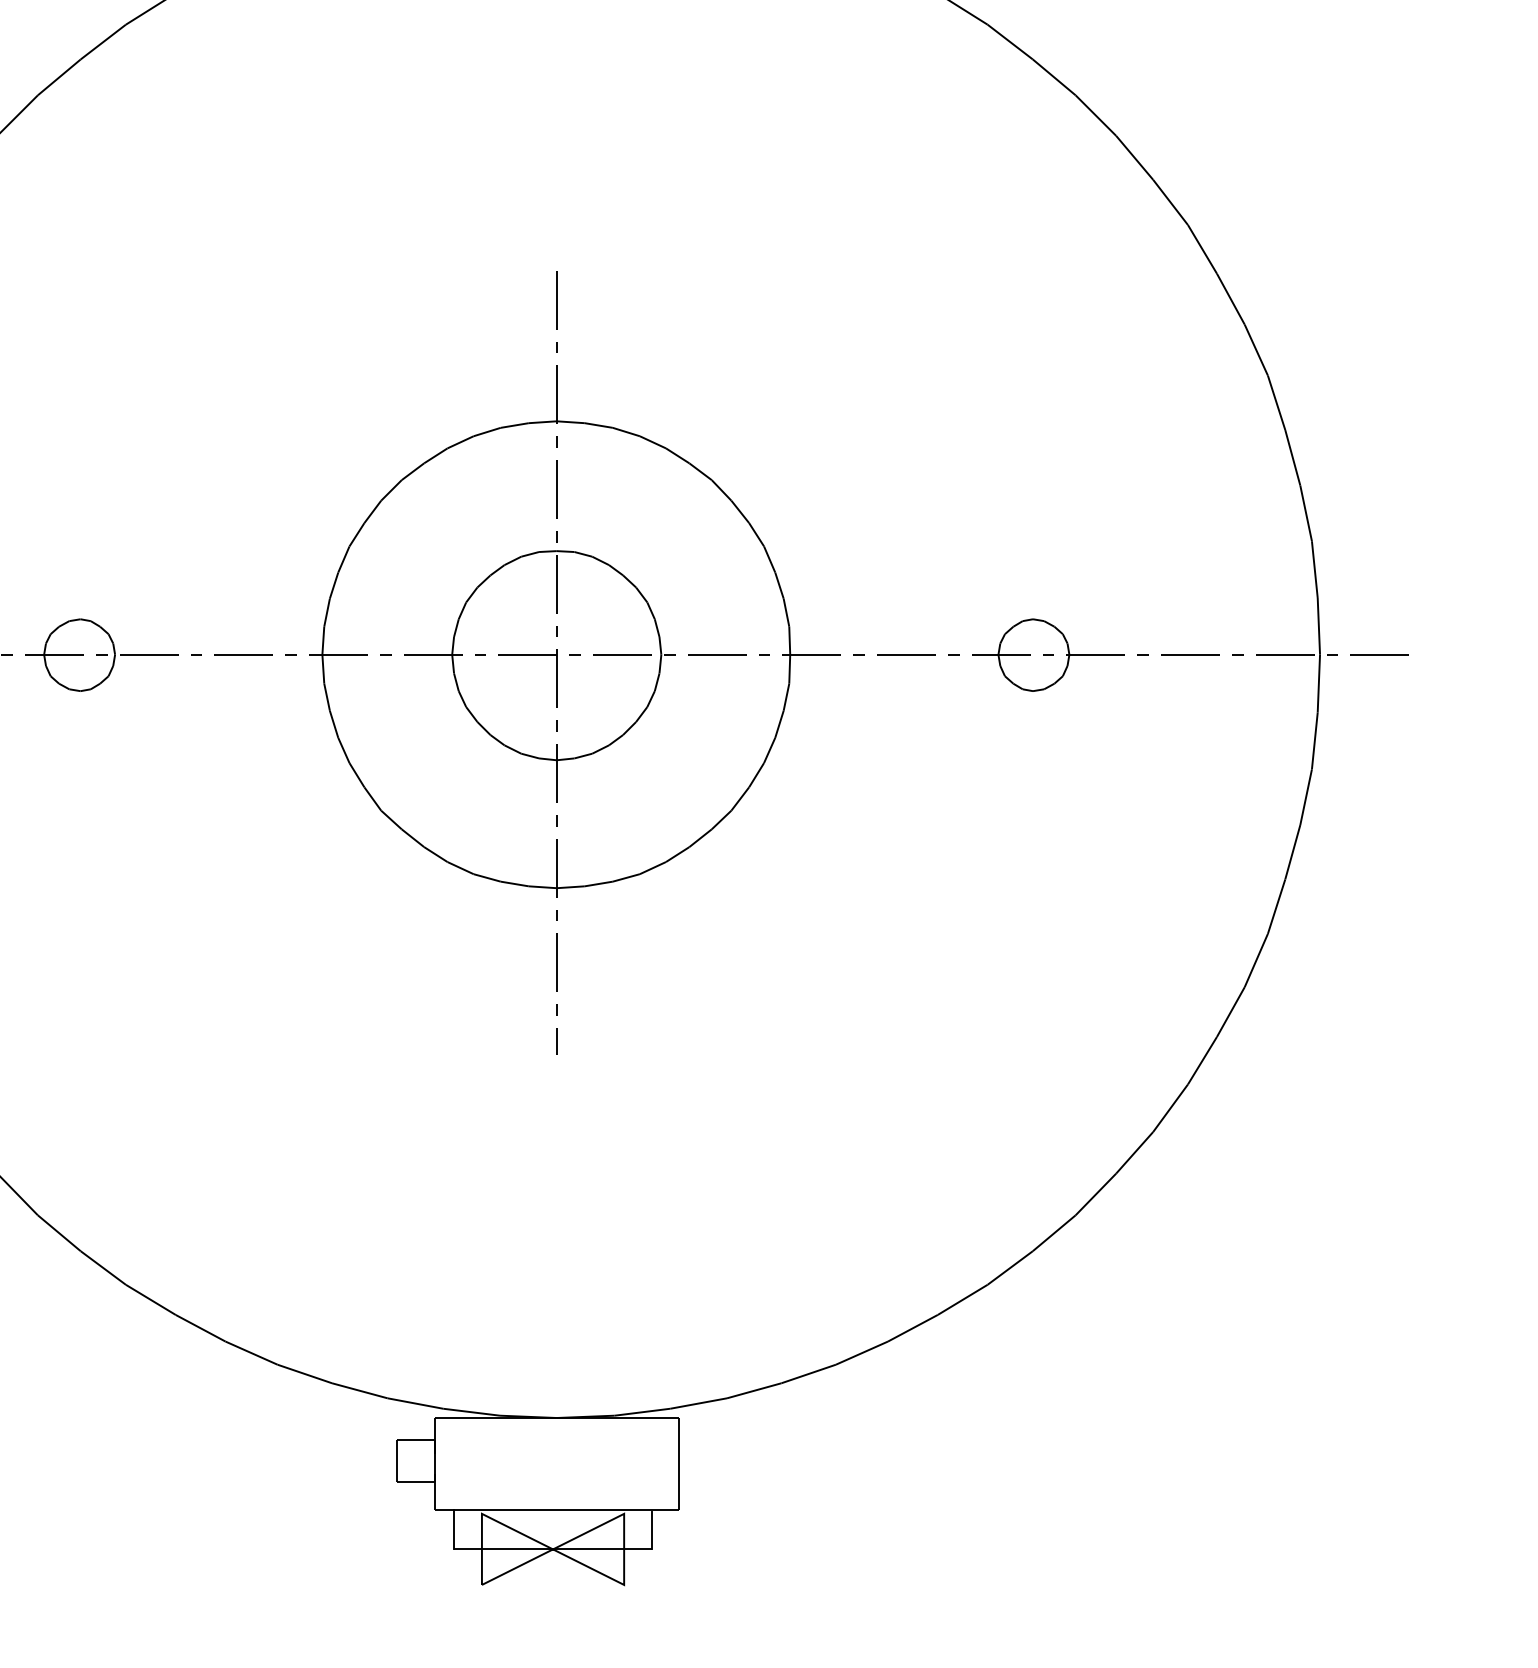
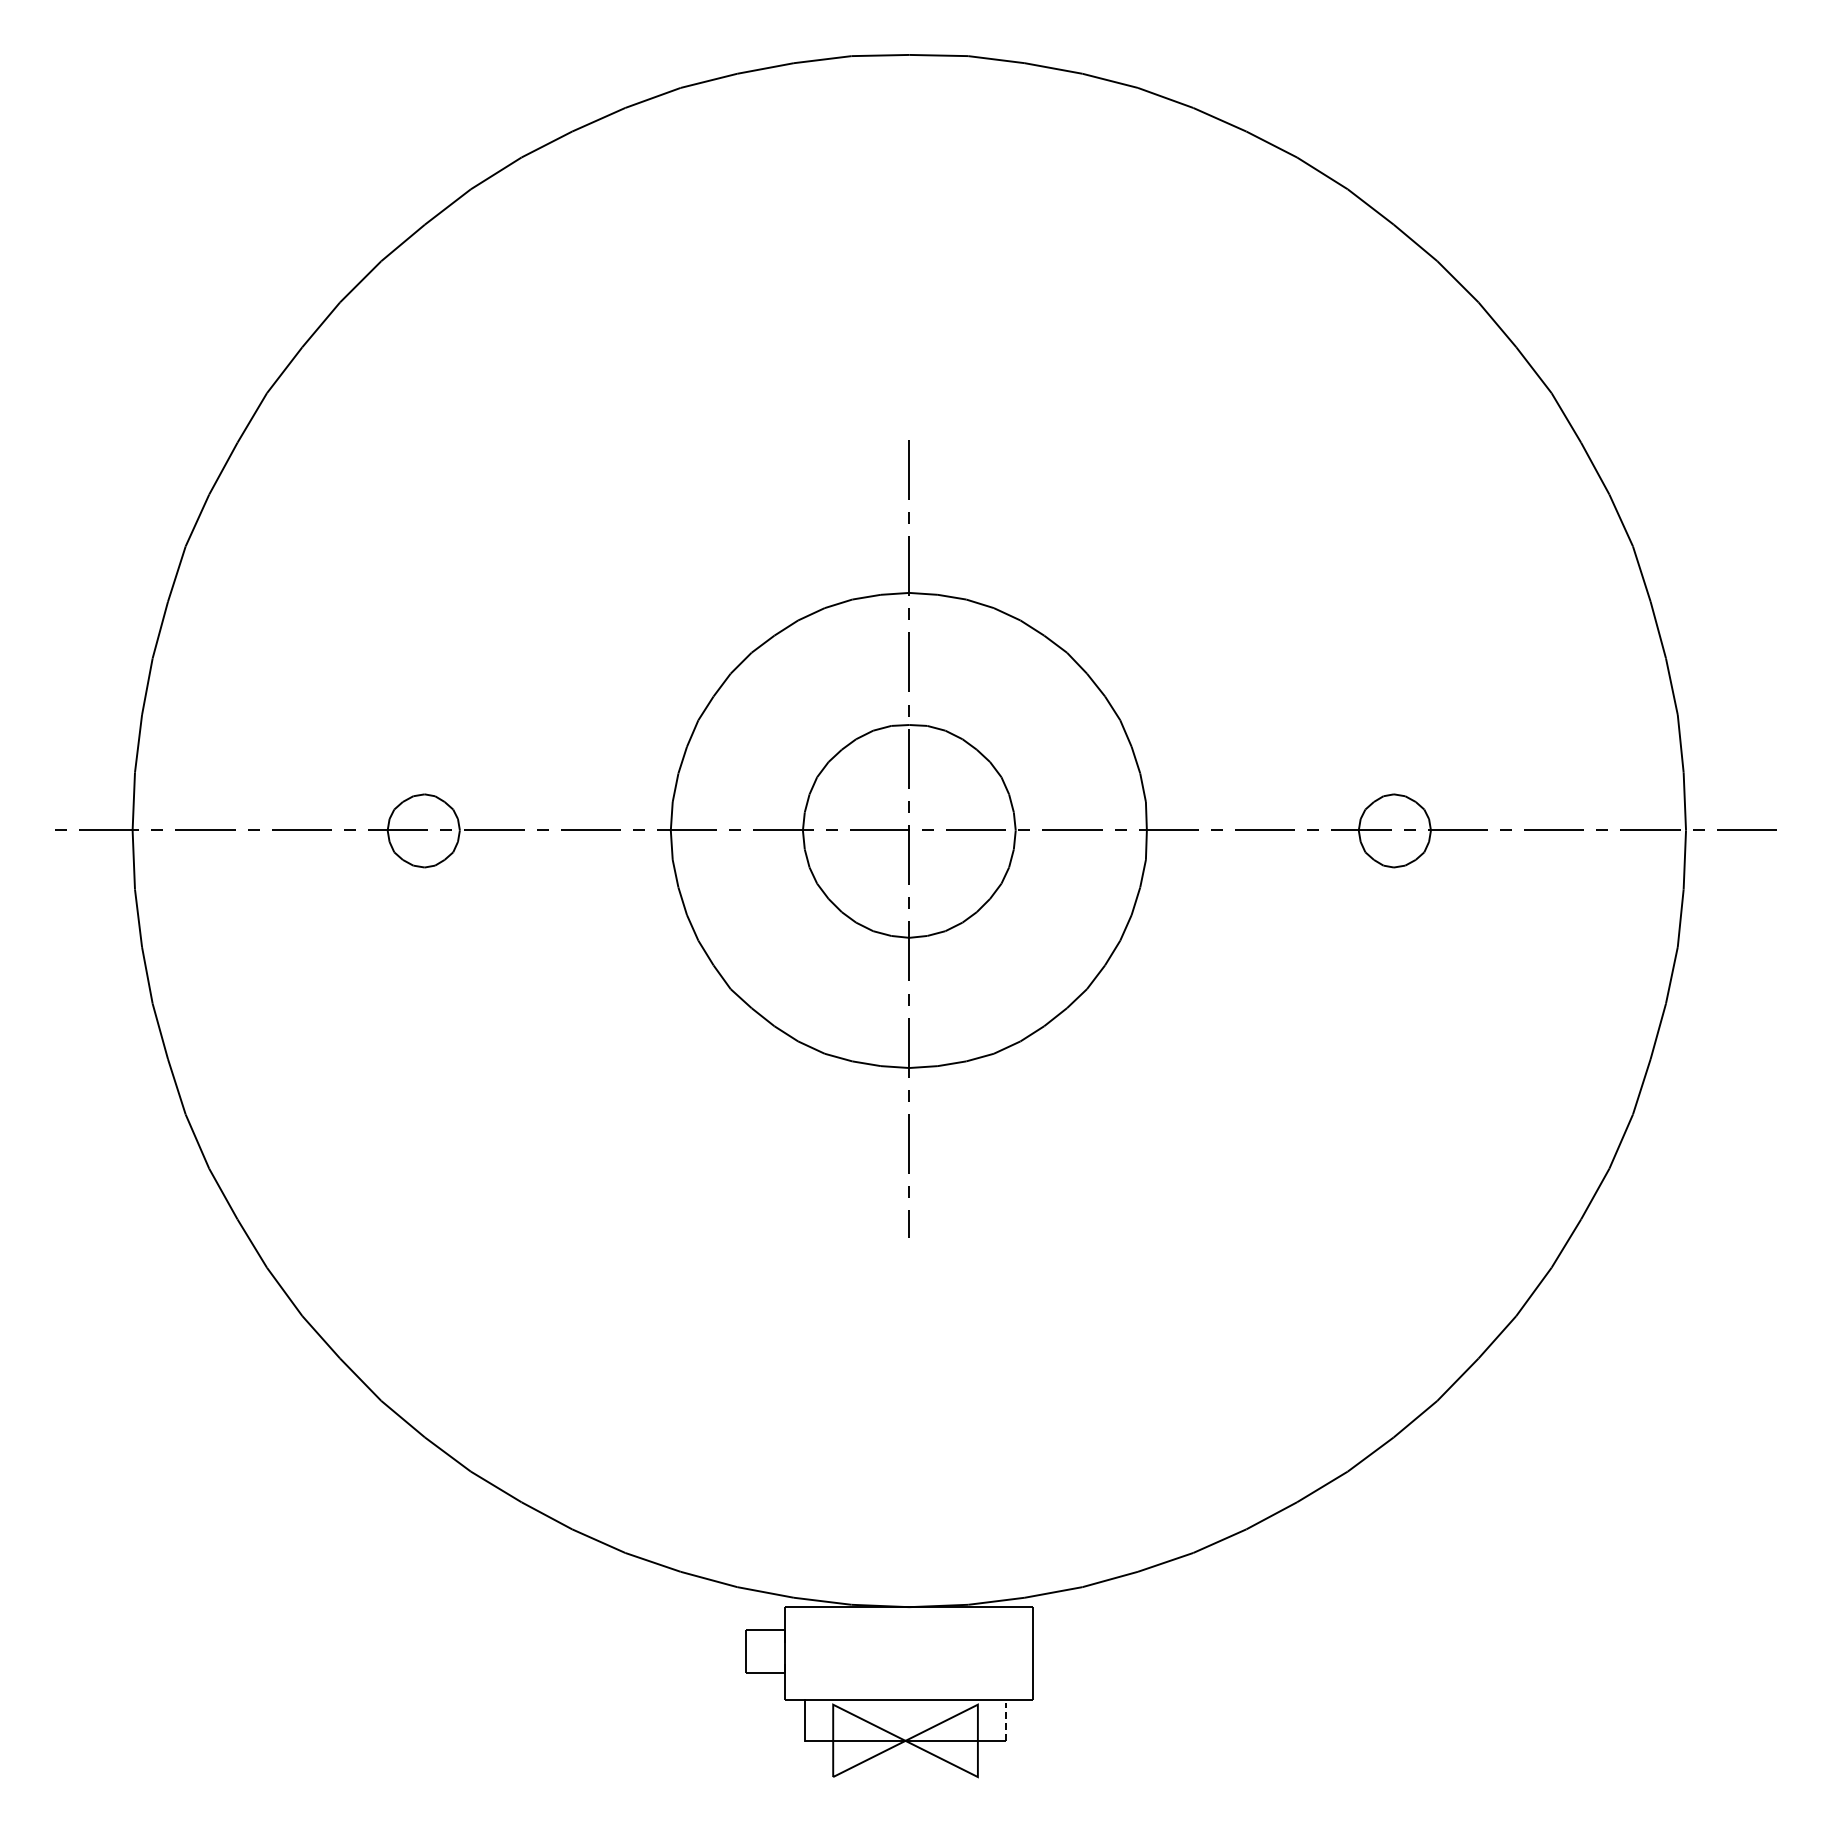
line: (652, 1530) -> (1006, 1721), solid -> dashed

